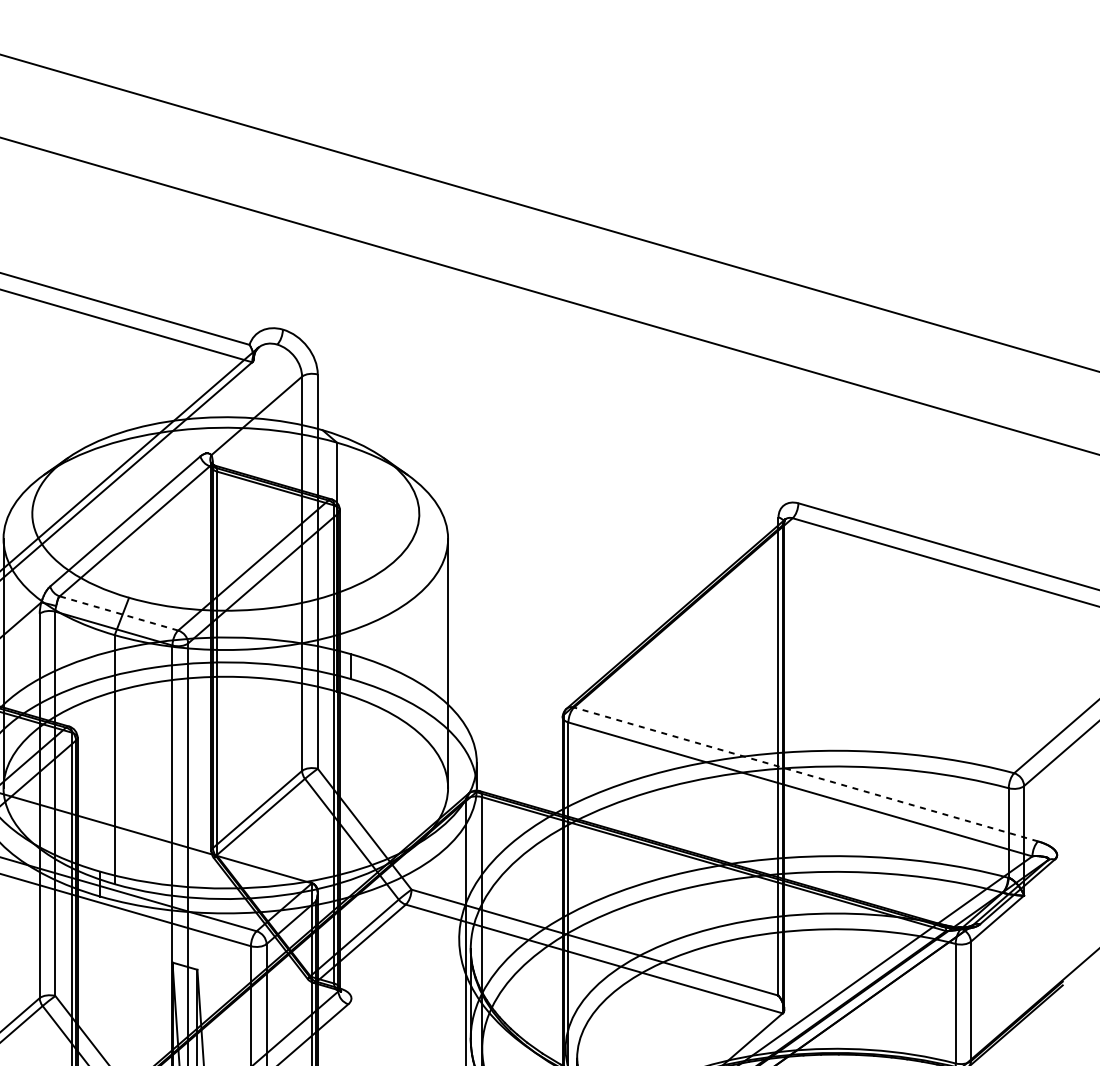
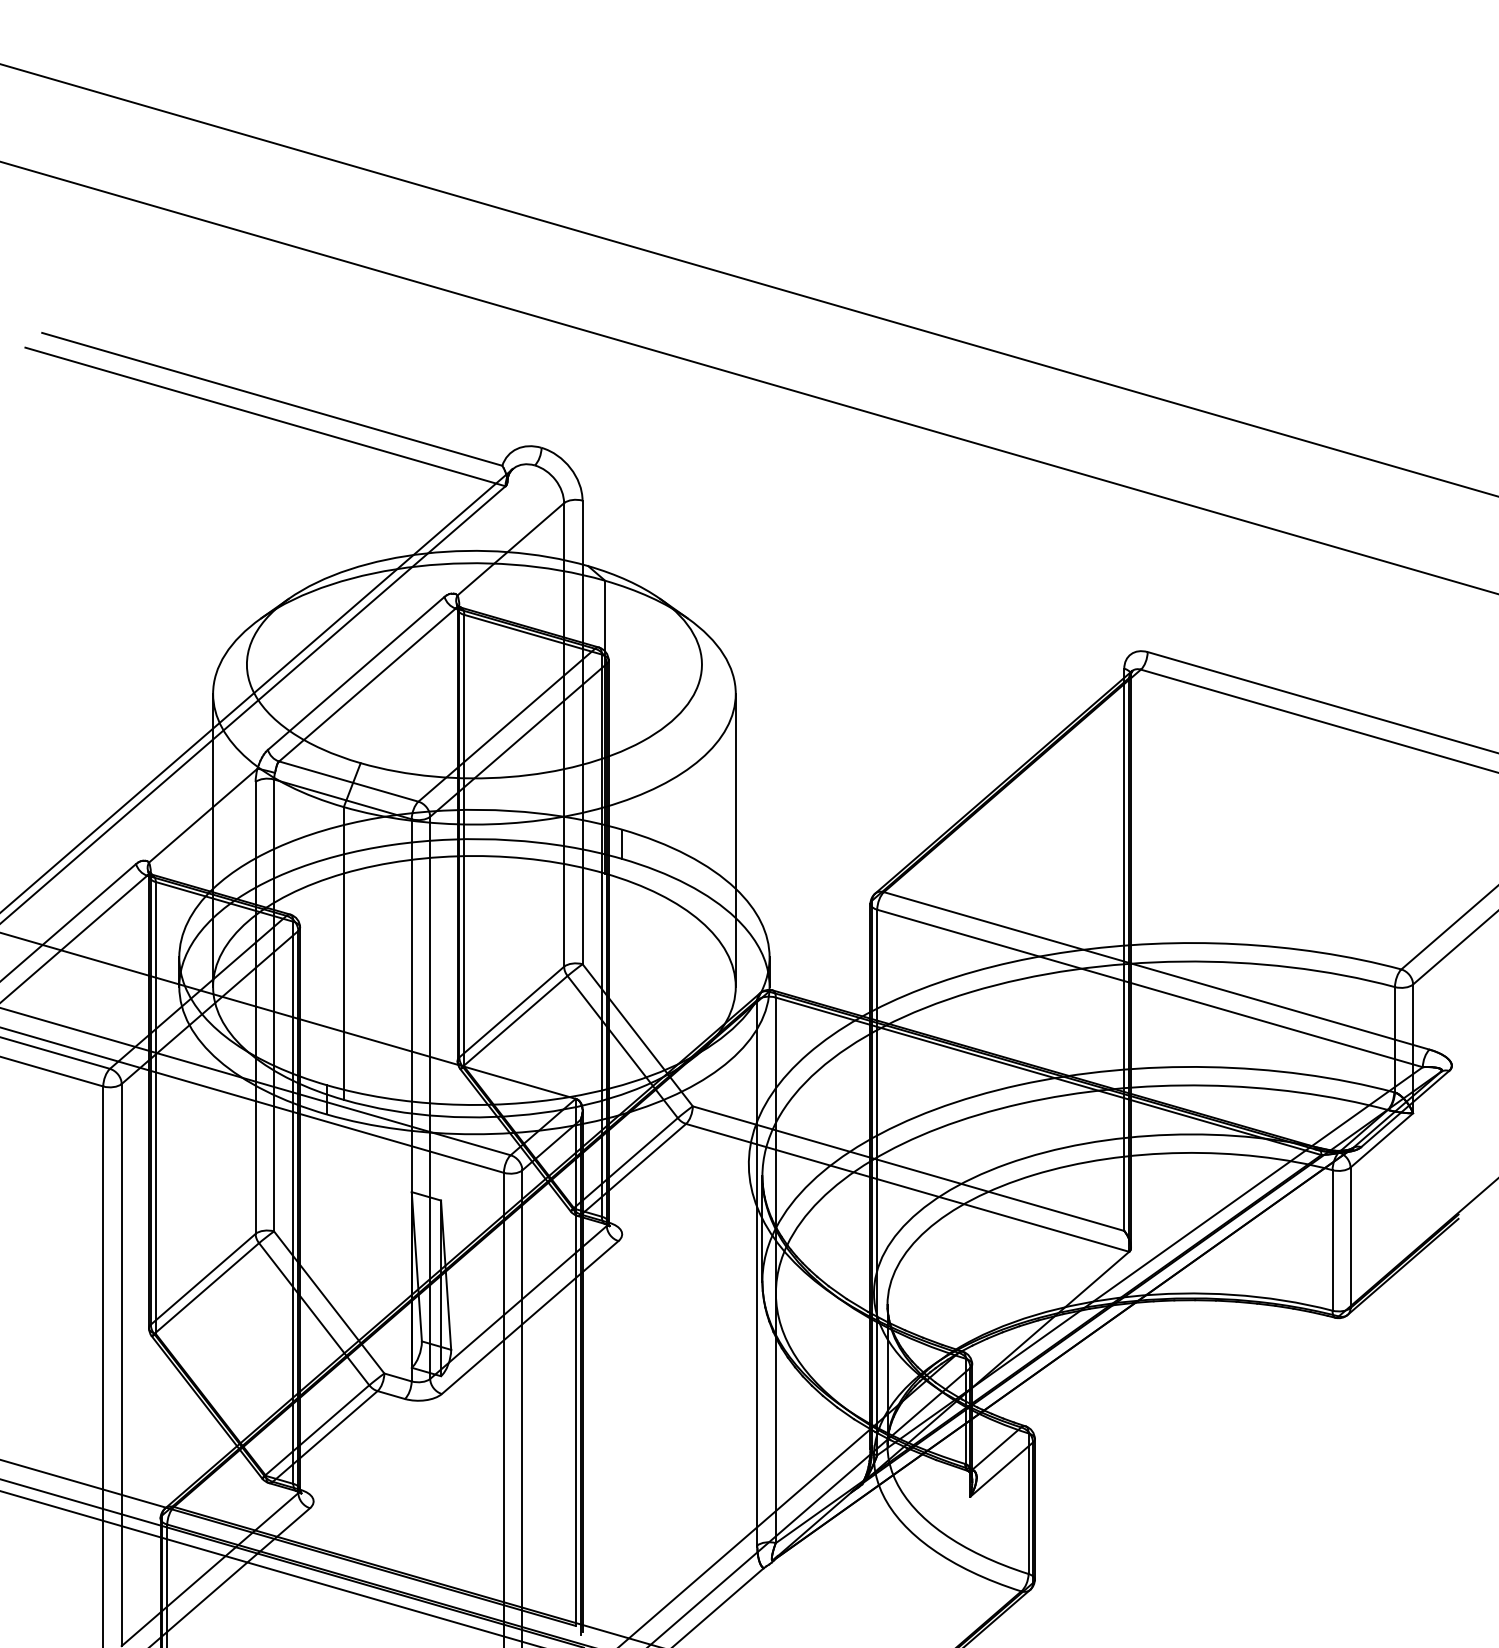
line: (118, 613) -> (348, 781), dashed -> solid
line: (805, 774) -> (1156, 970), dashed -> solid

